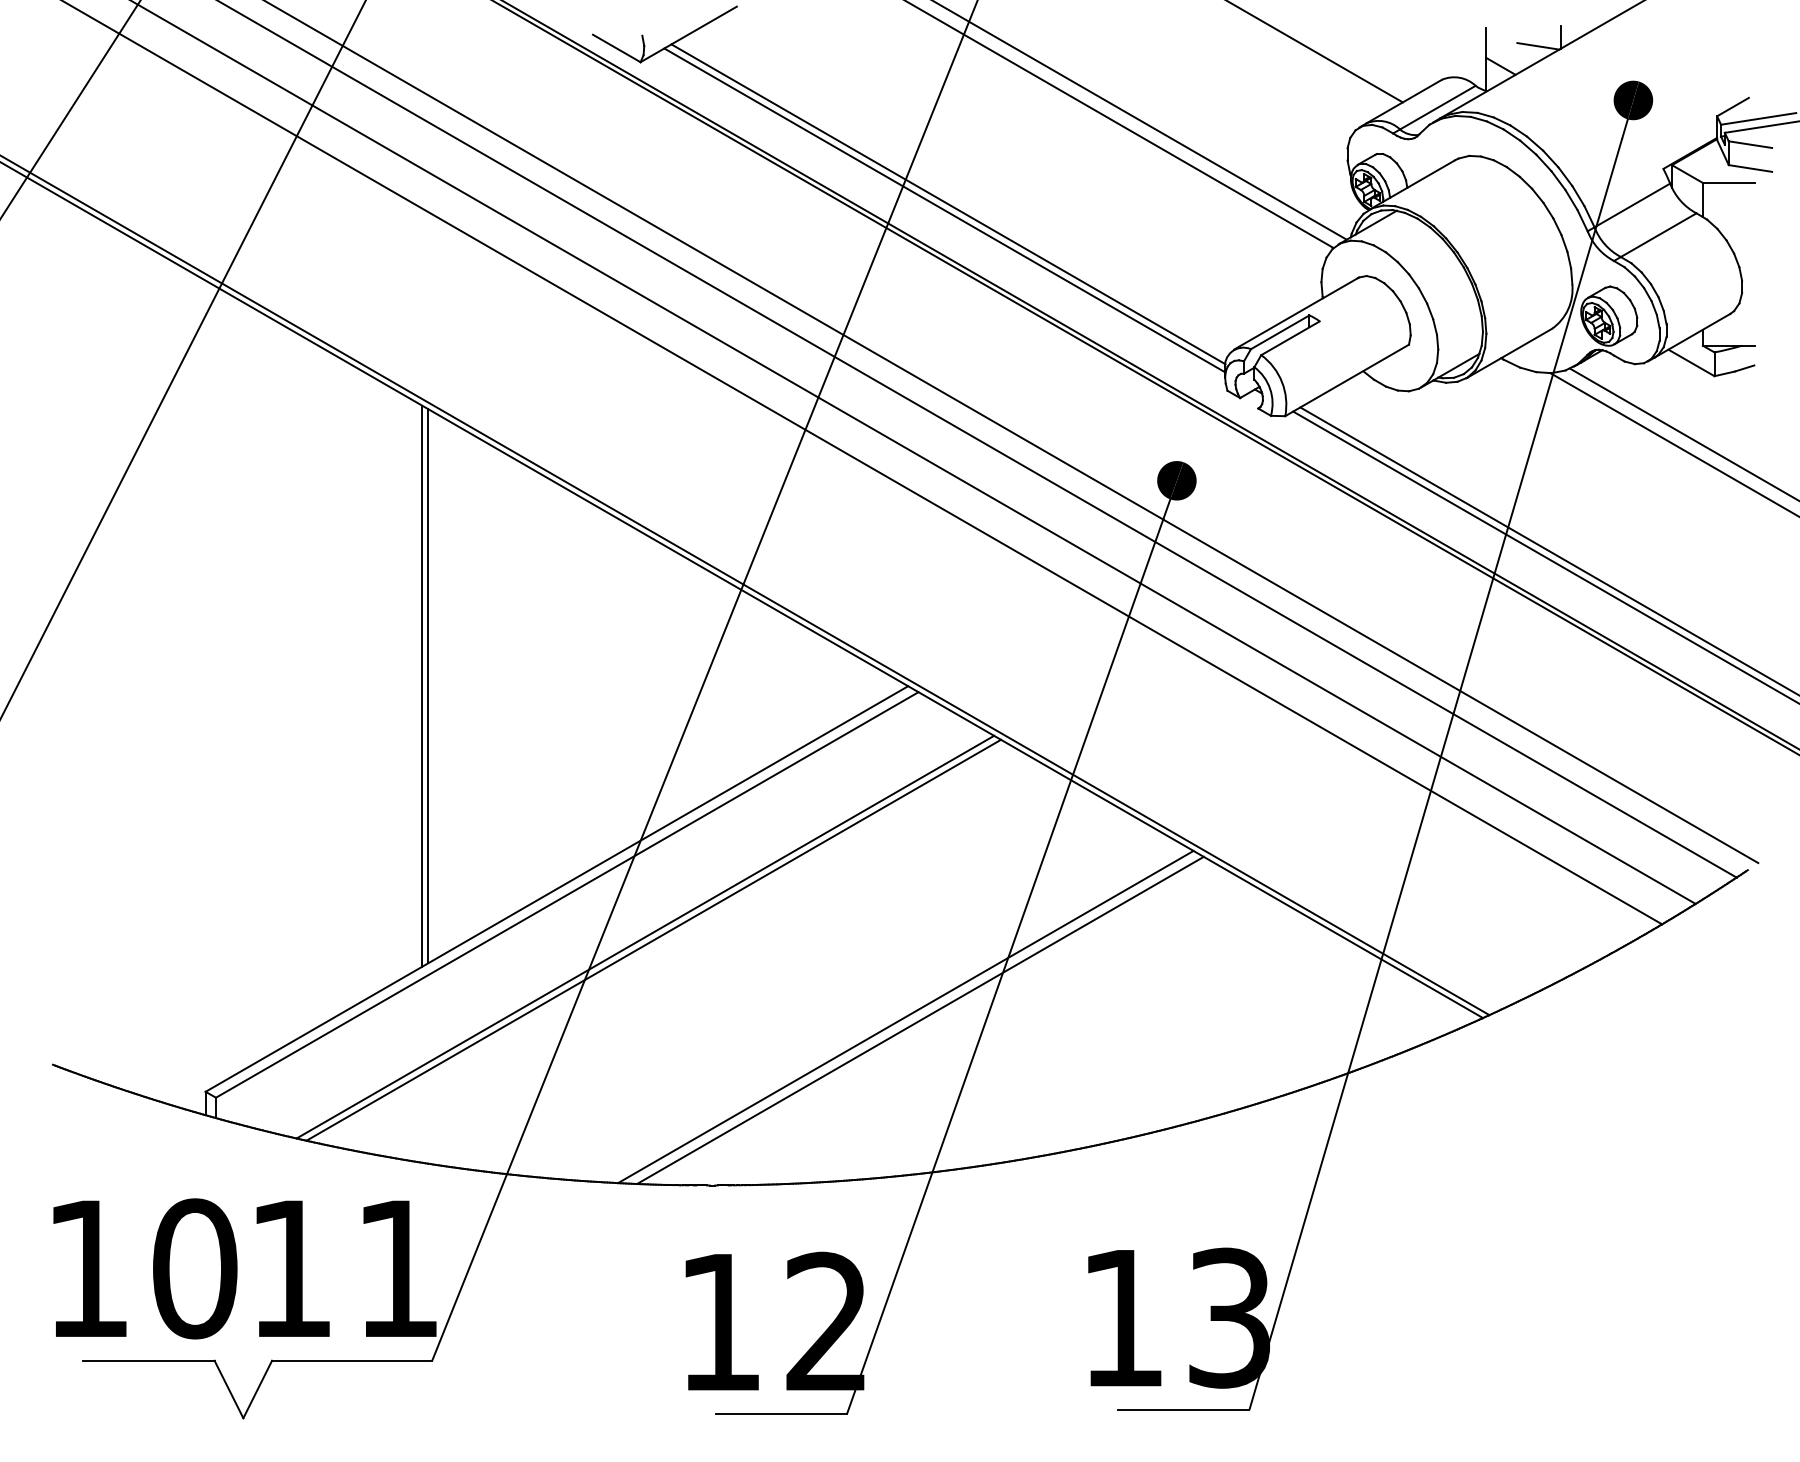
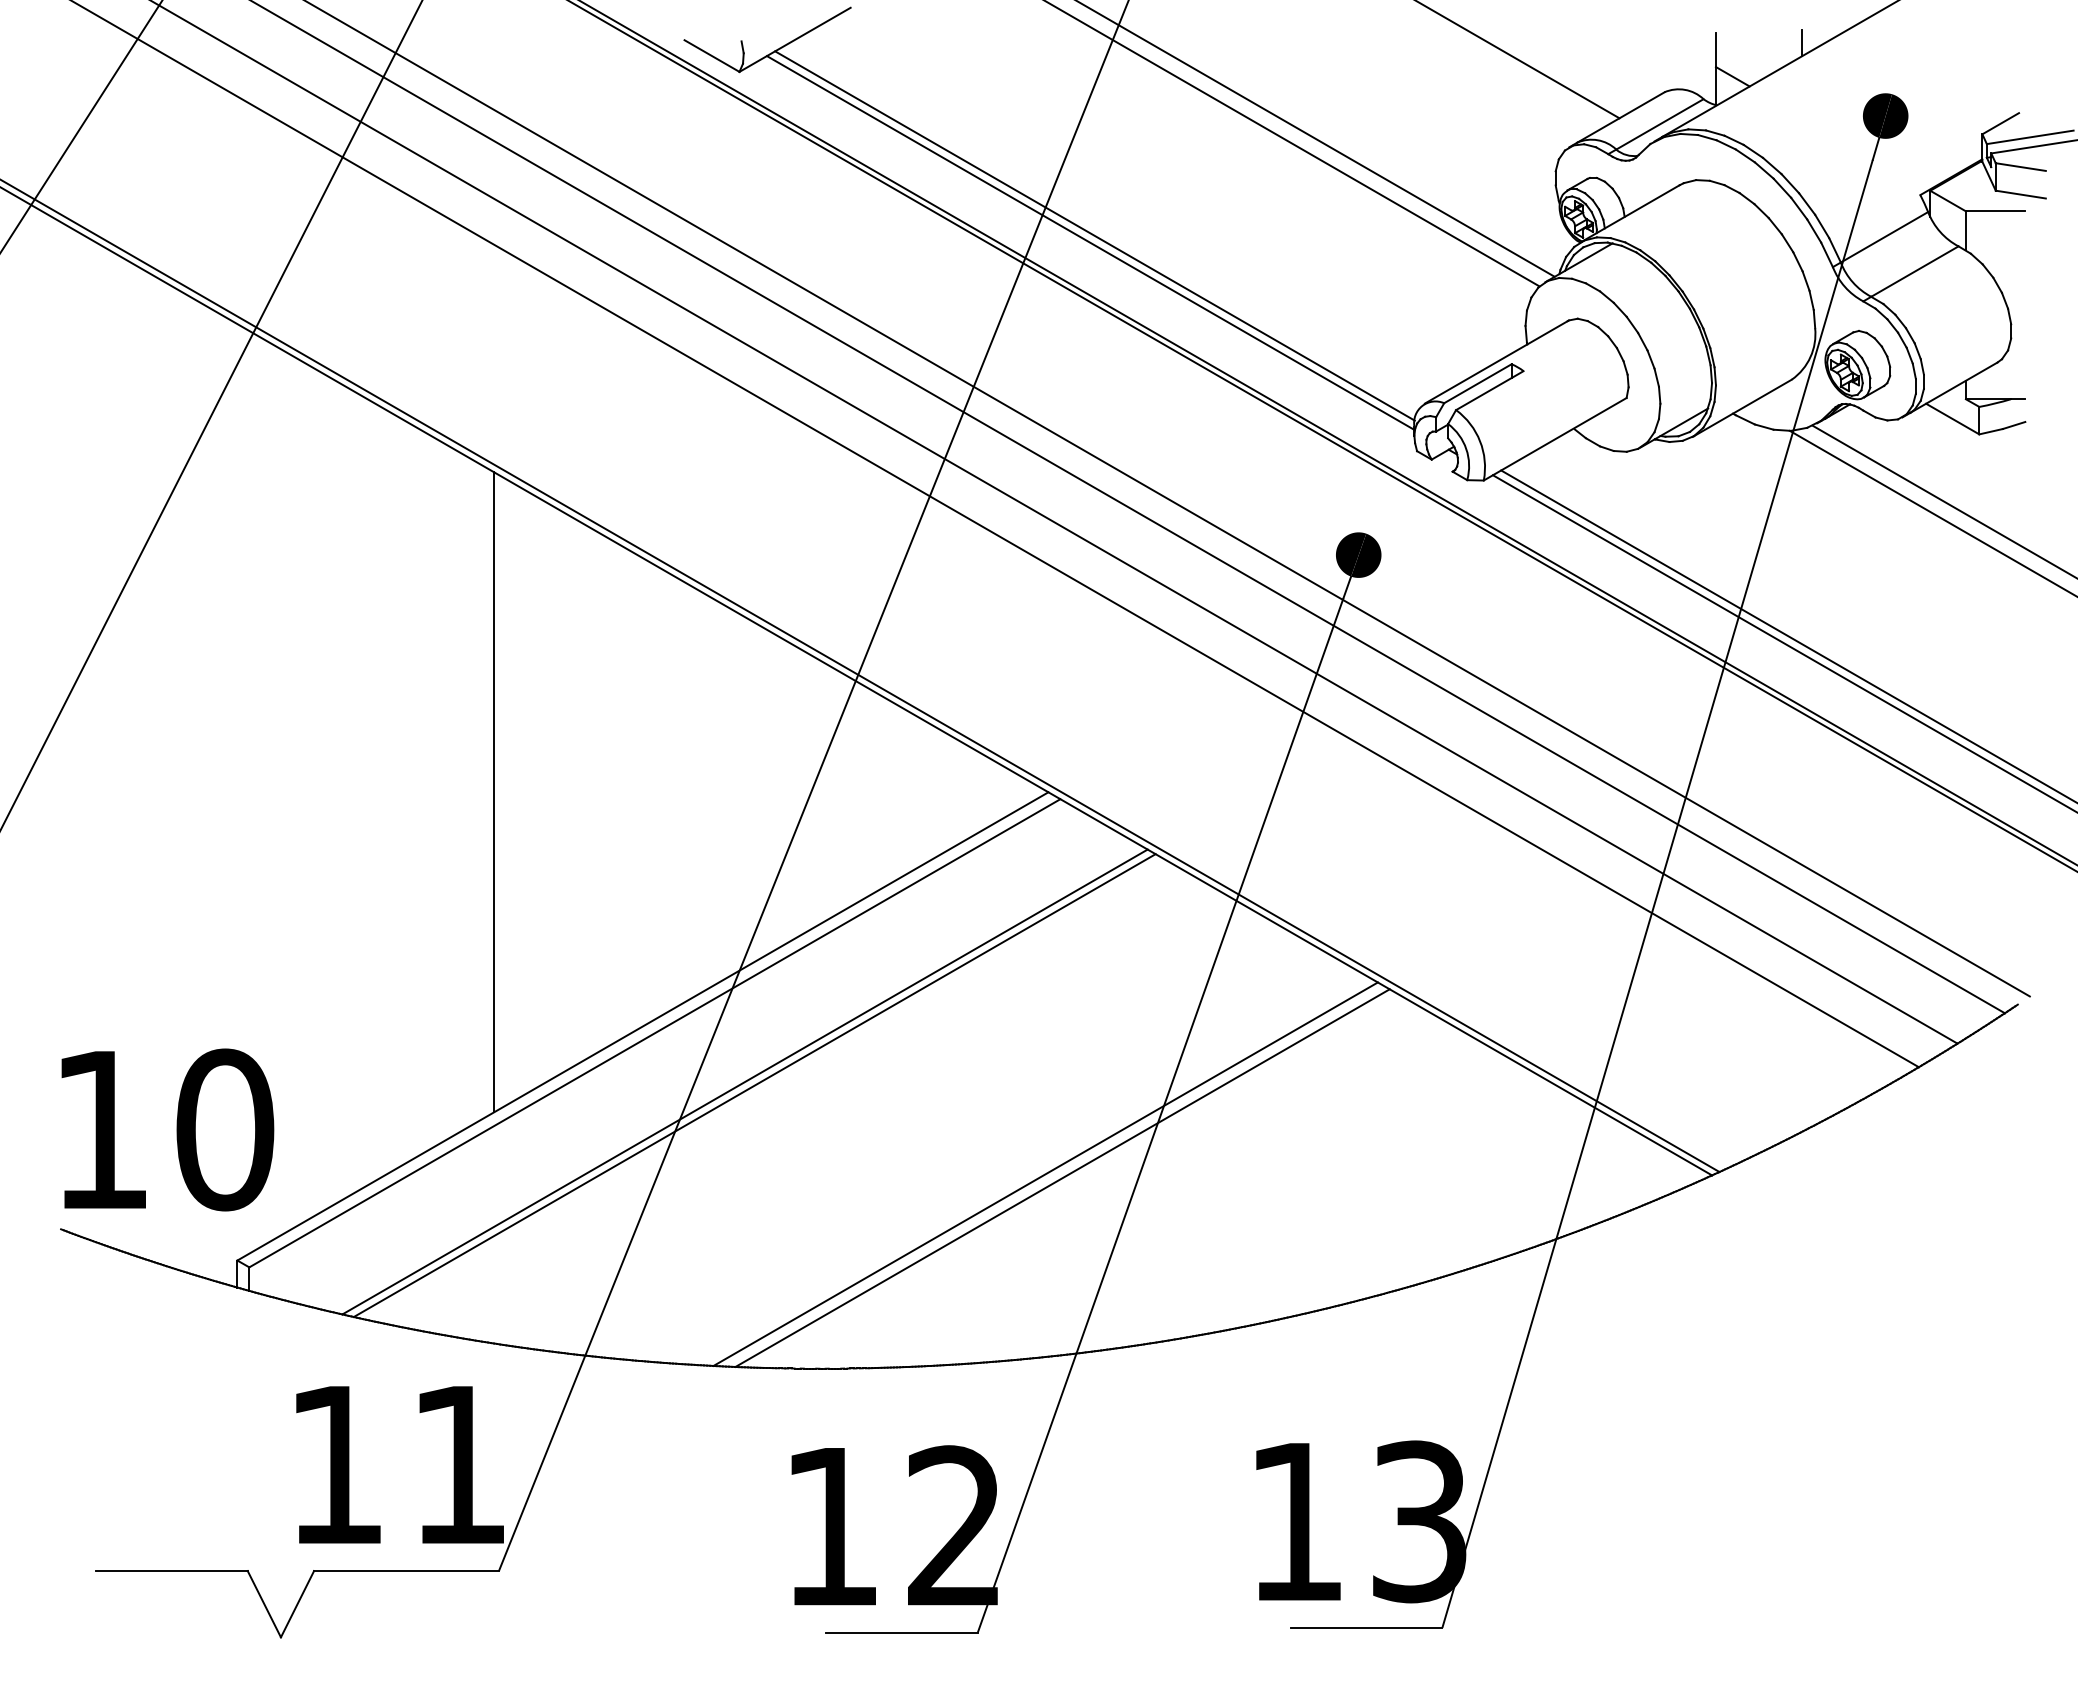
line: (1537, 46) -> (1775, 53), removed
line: (422, 686) -> (487, 792), removed
text: (145, 1268) -> (167, 1129), moved

